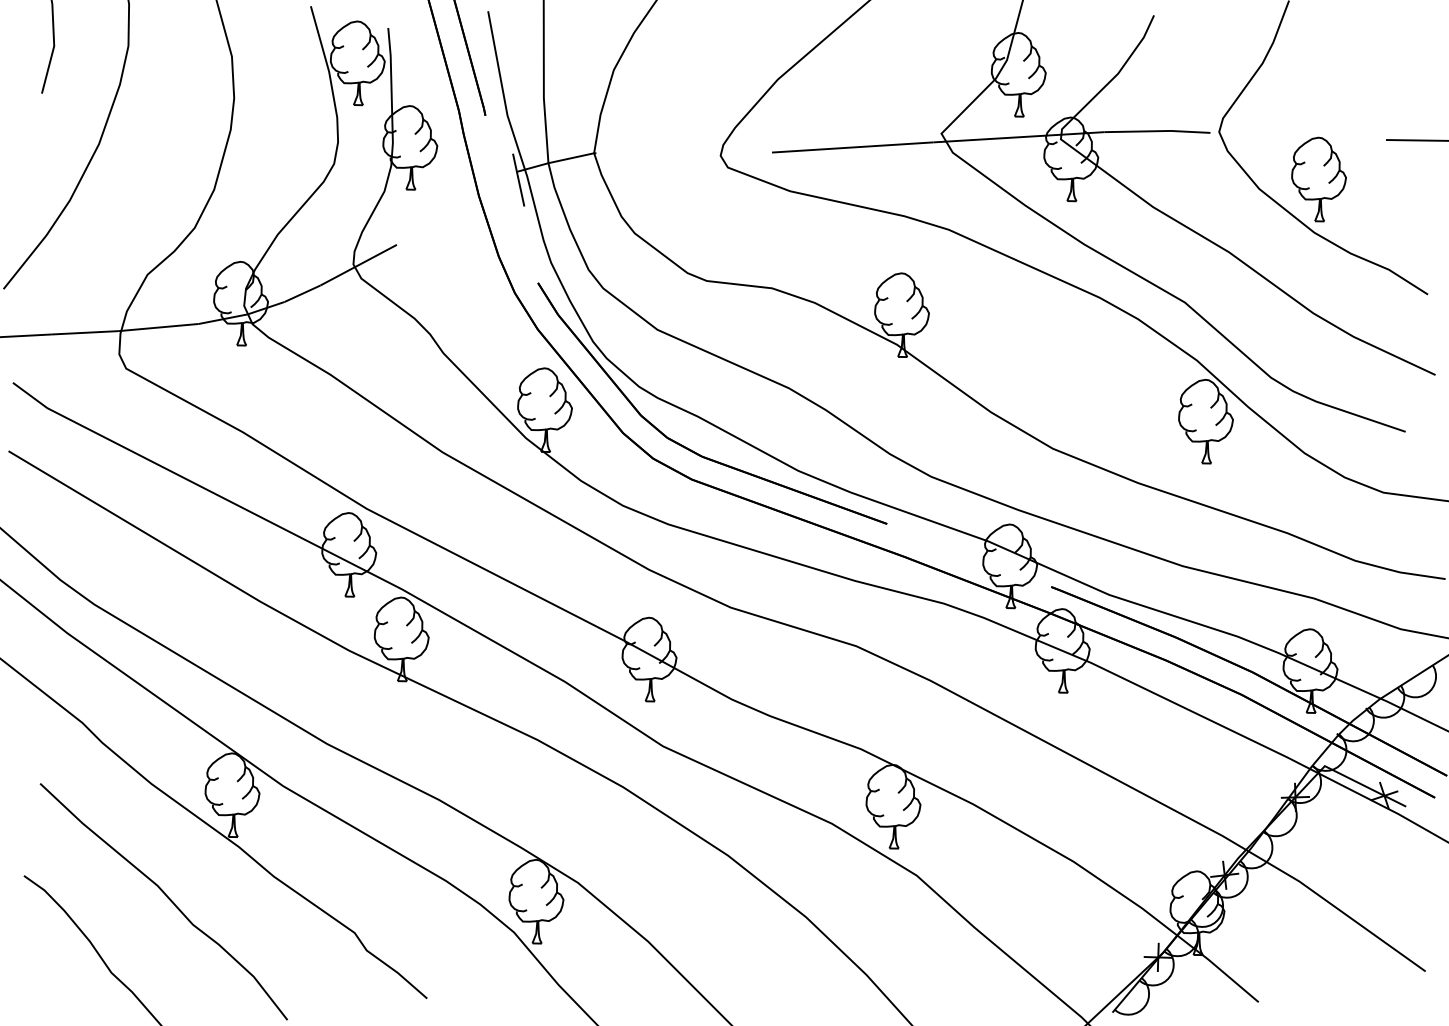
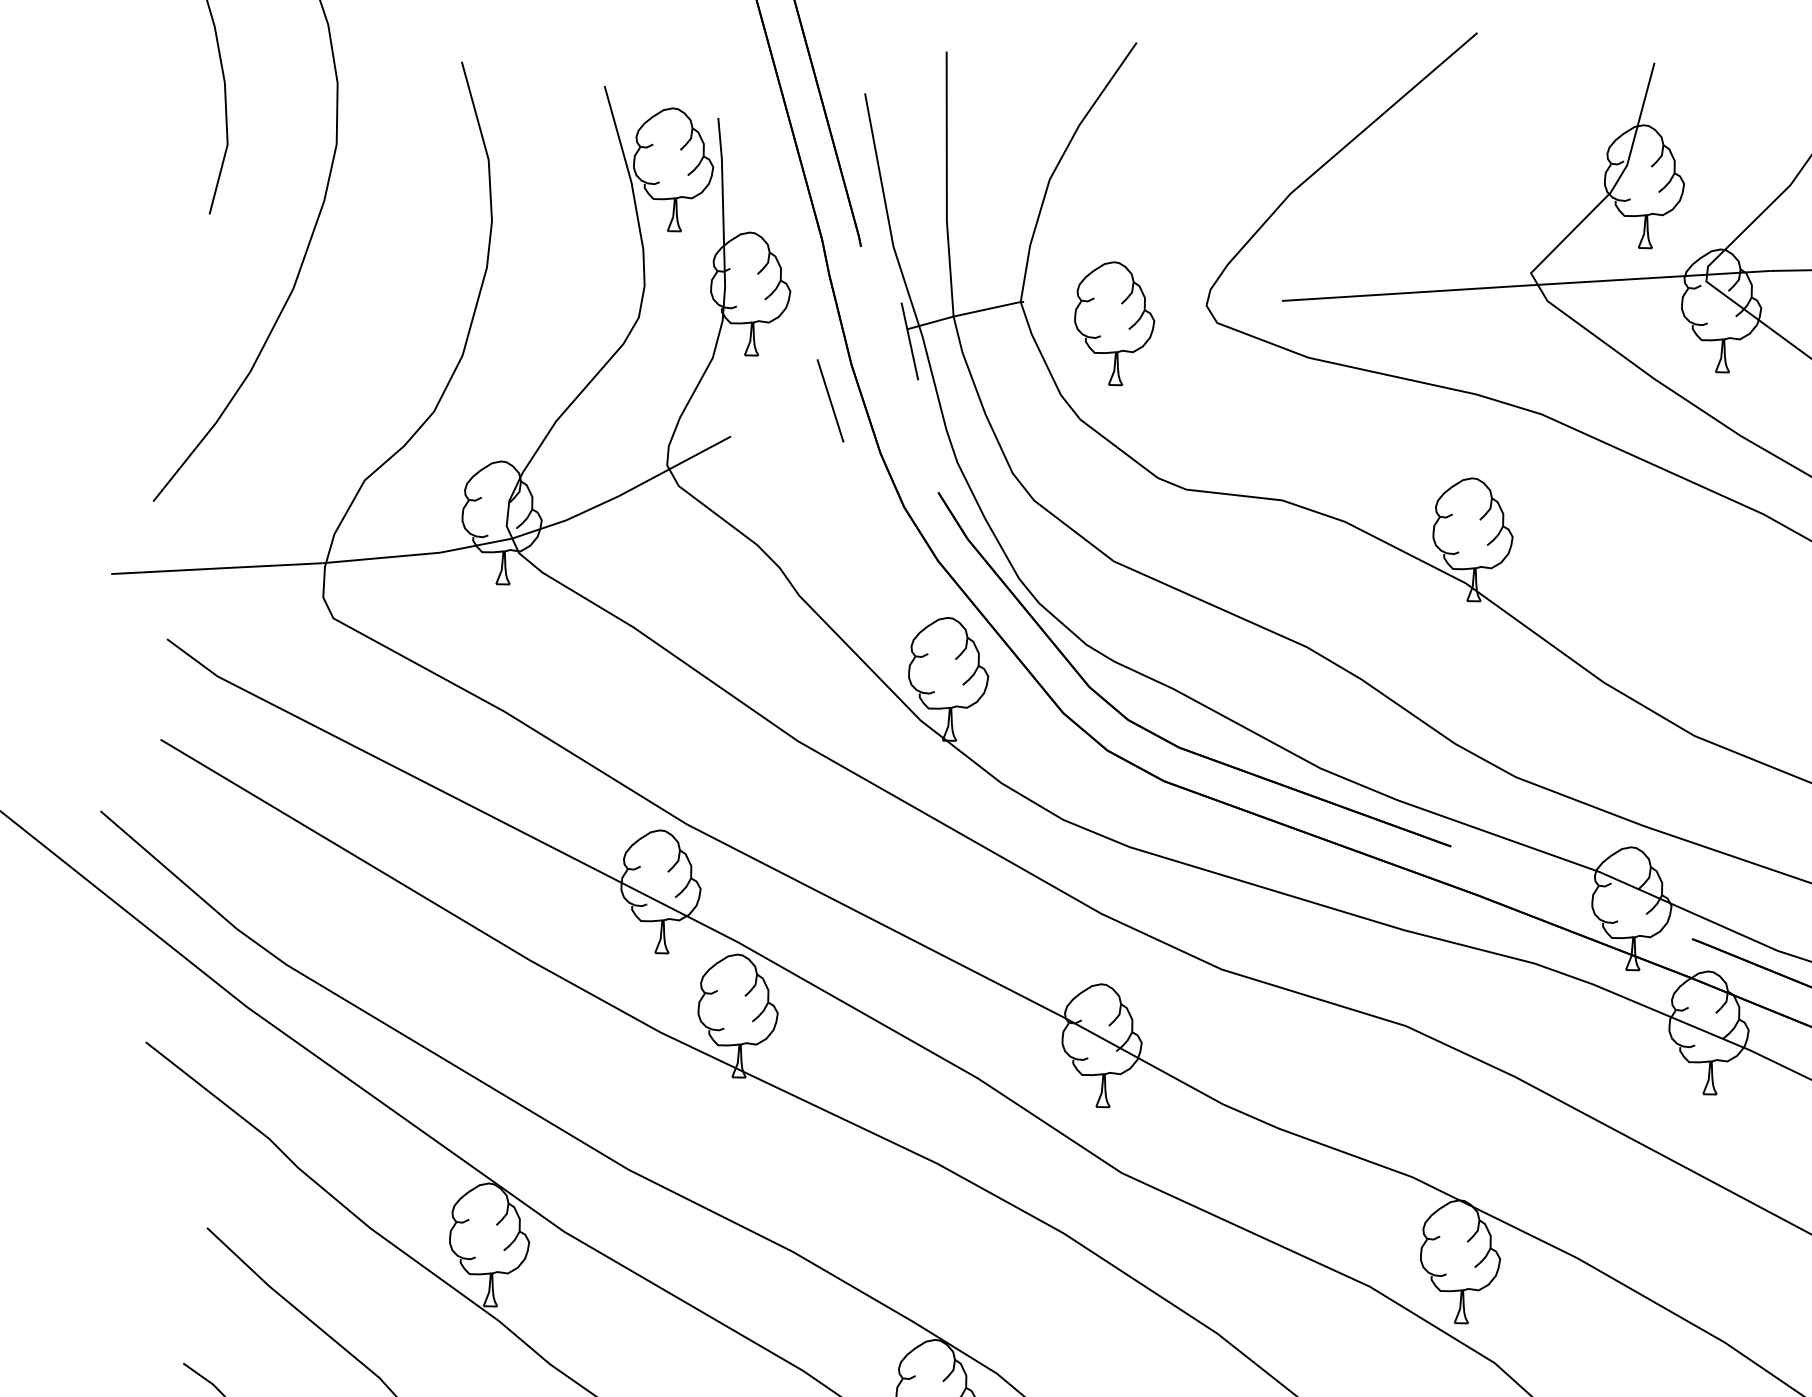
part: (657, 167) -> (1113, 322), added
line: (464, 220) -> (830, 400), added

